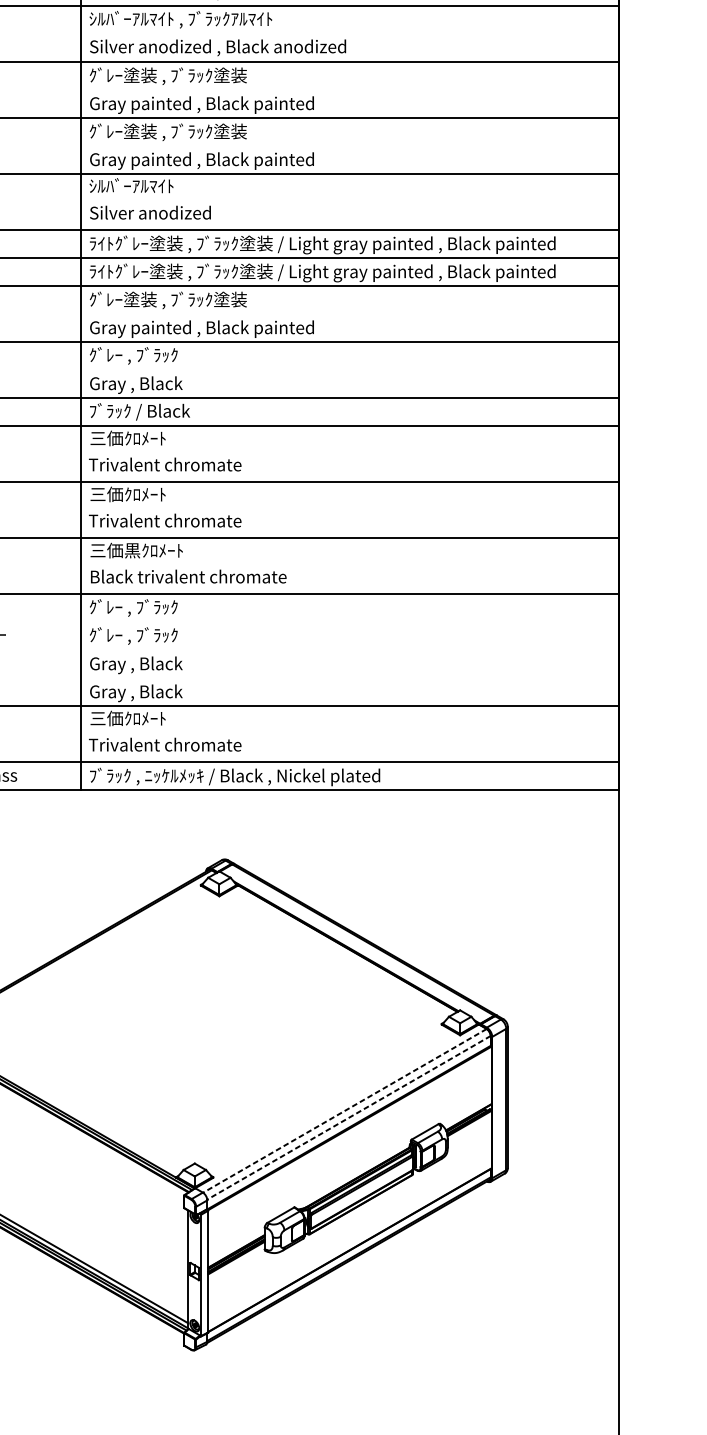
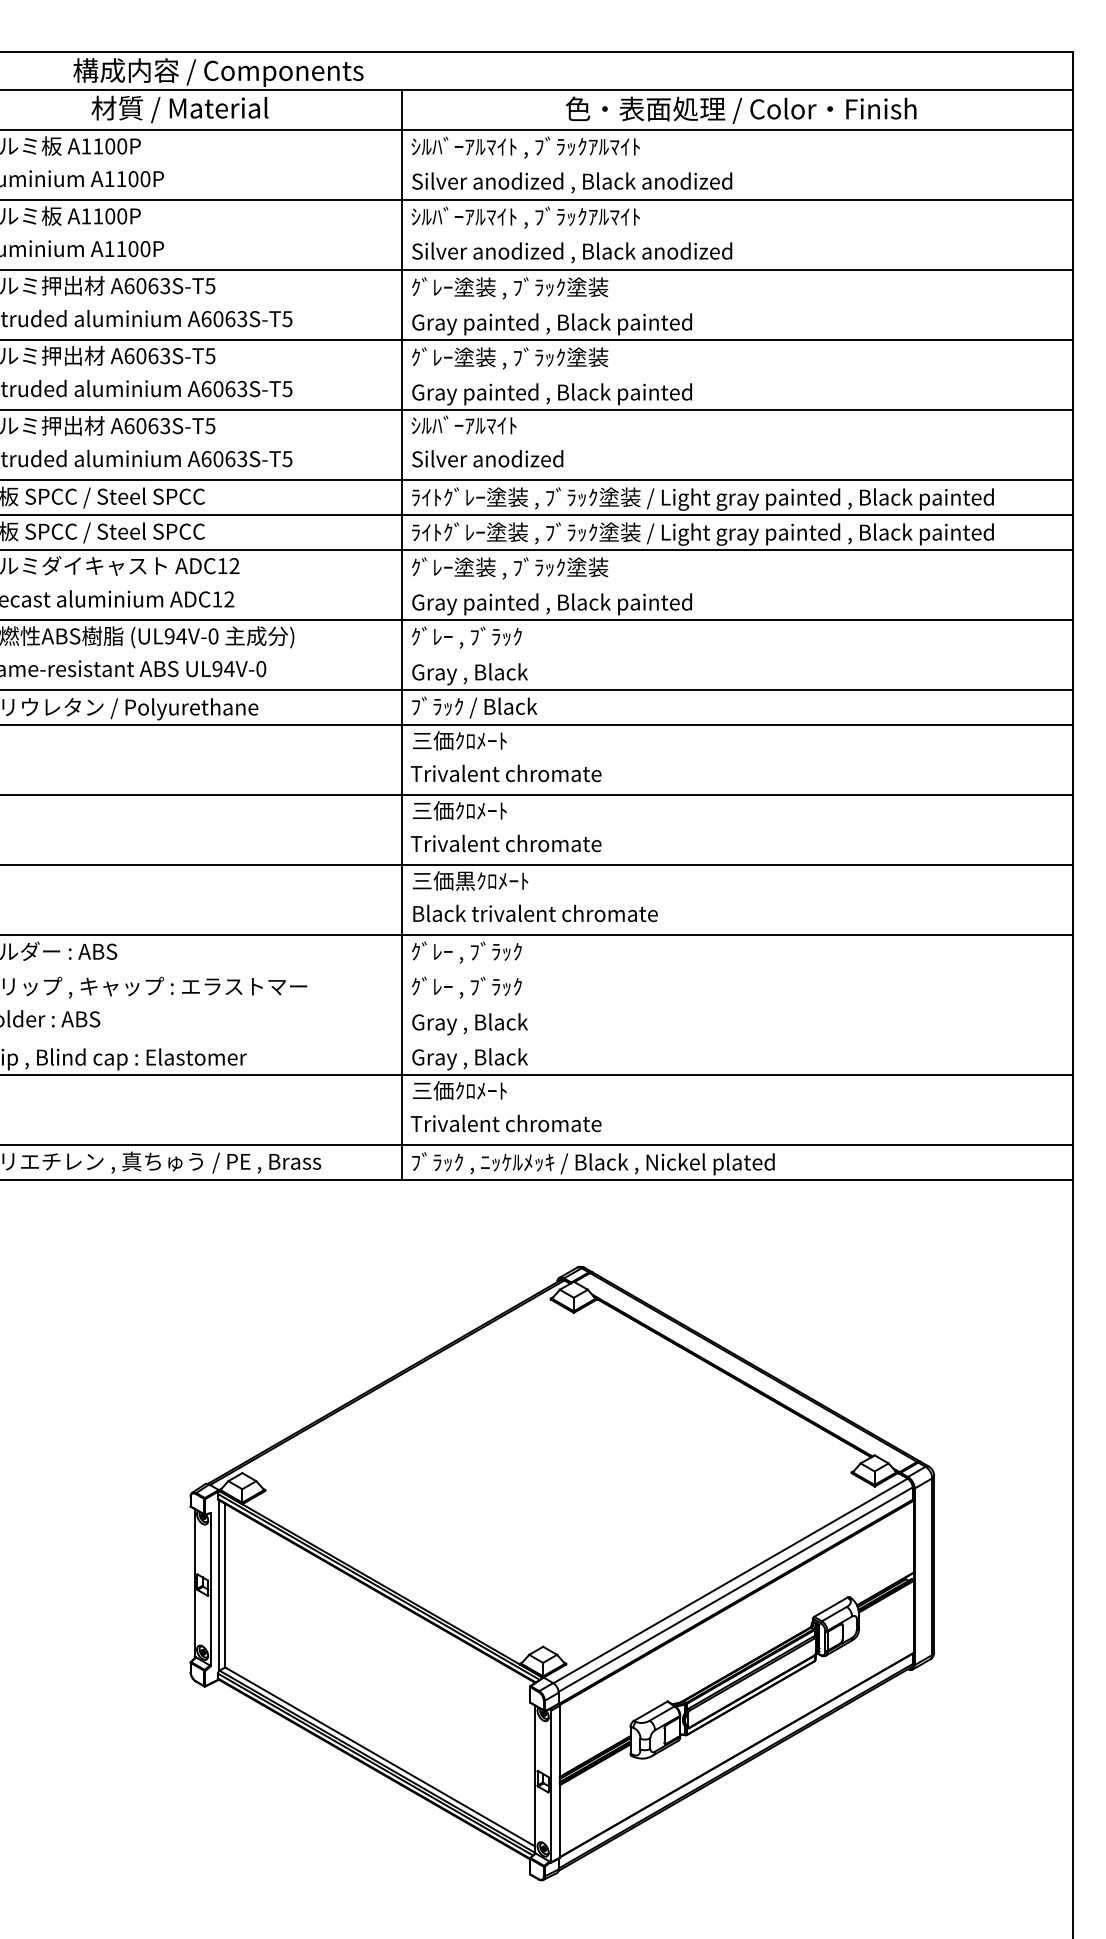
line: (344, 1110) -> (730, 1580), dashed -> solid
line: (348, 1117) -> (735, 1589), dashed -> solid

